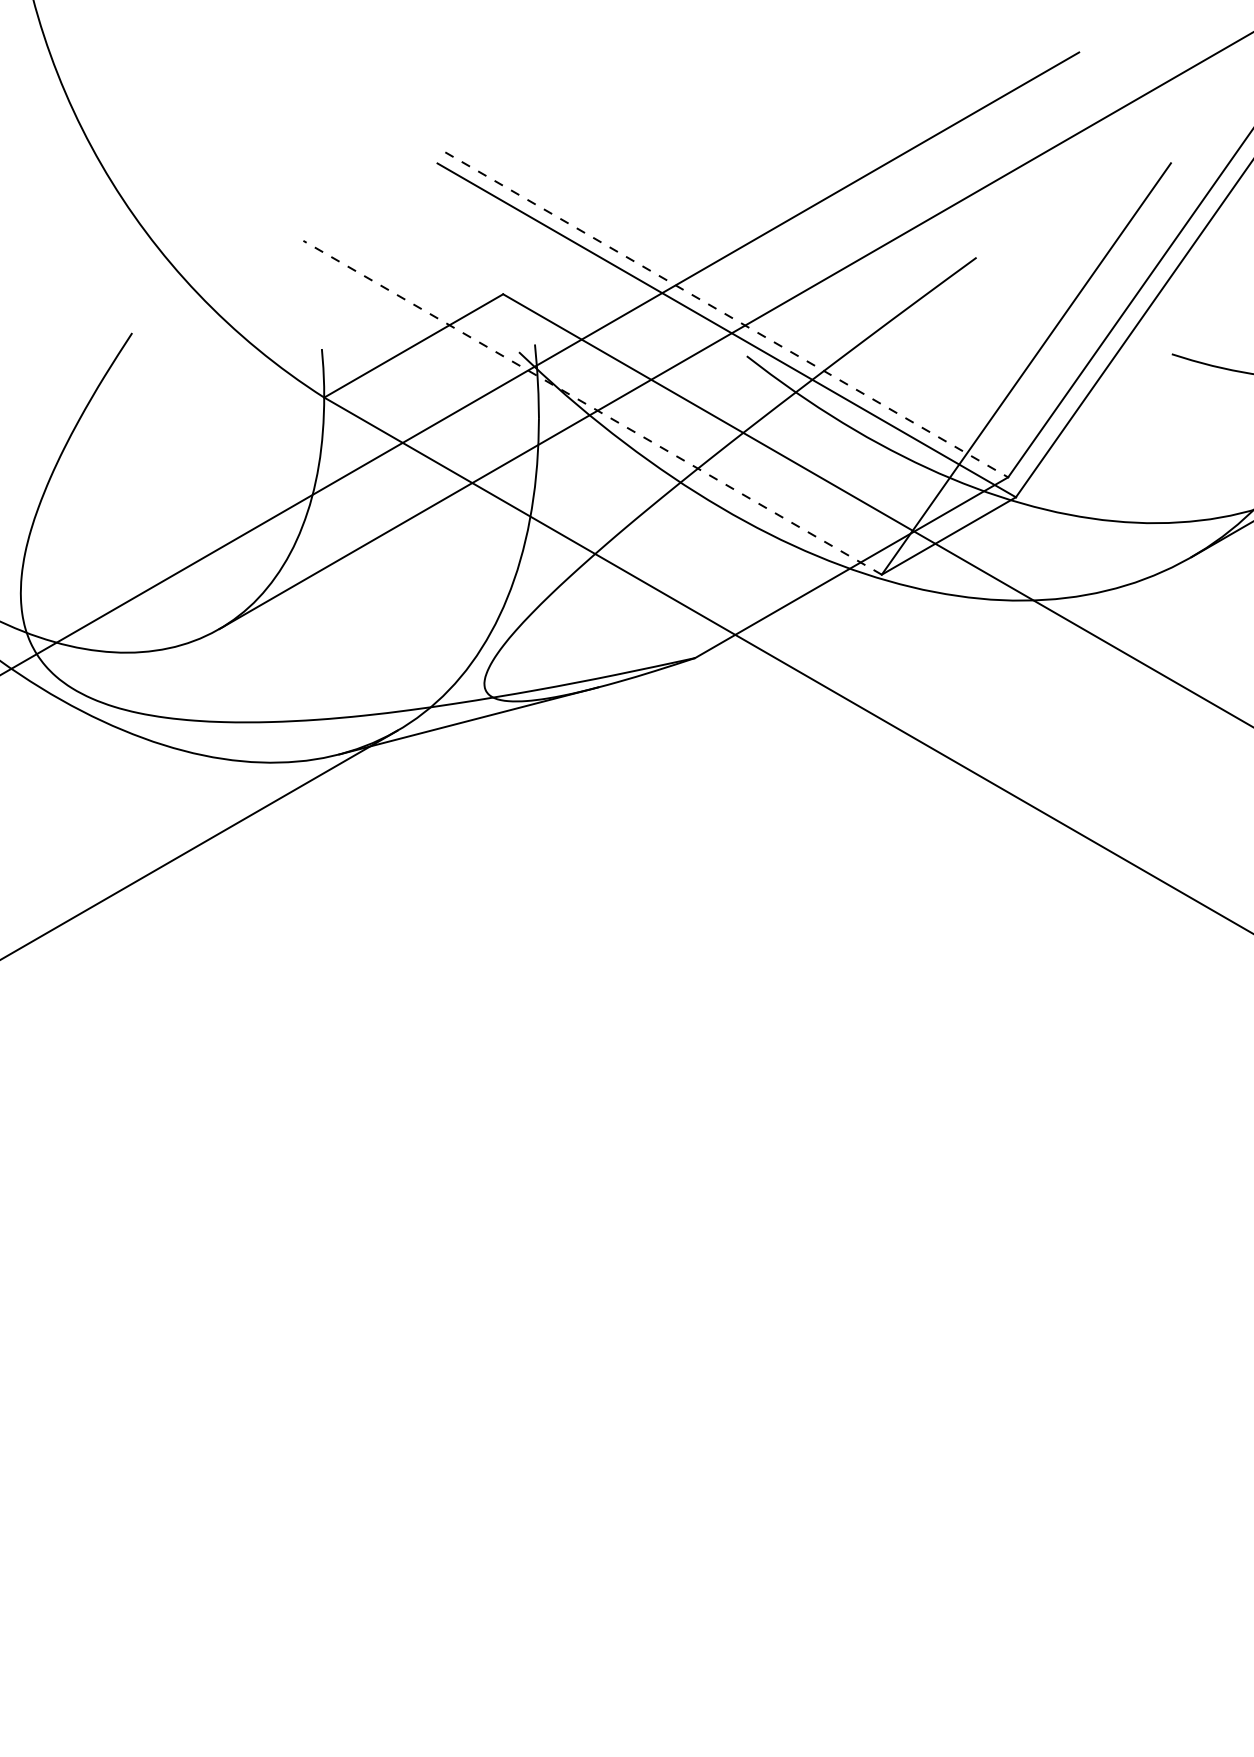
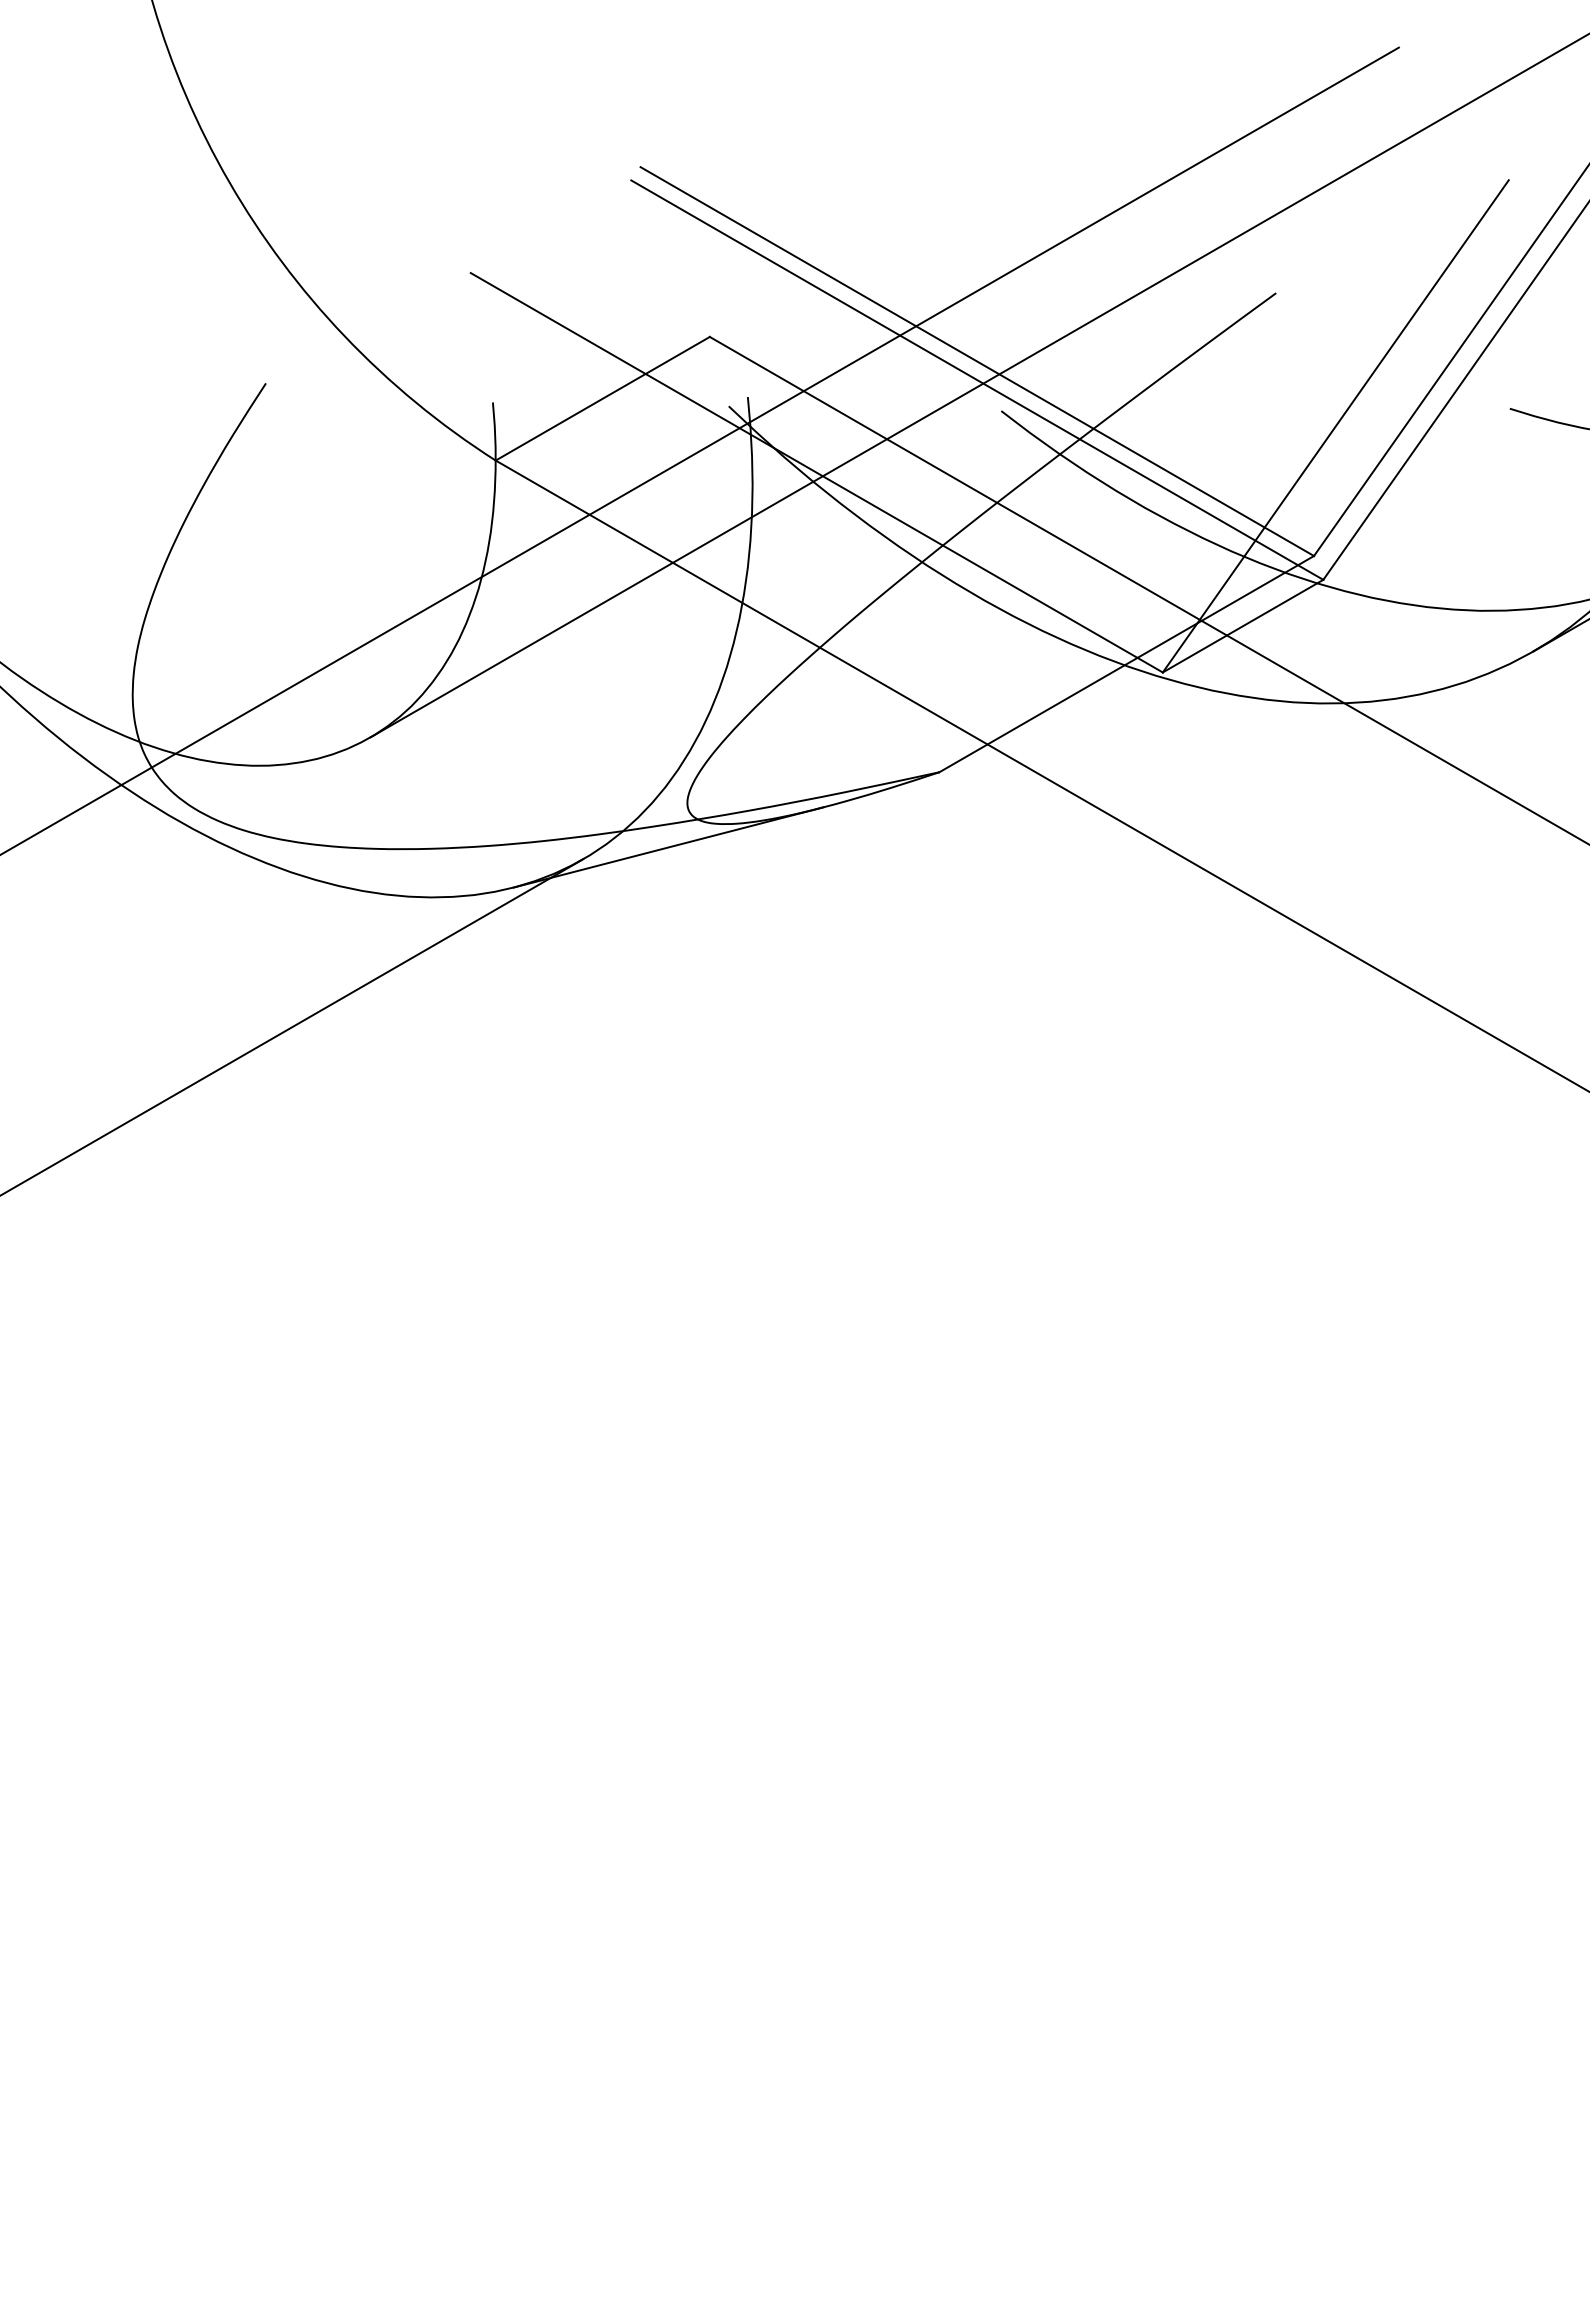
line: (726, 314) -> (977, 361), dashed -> solid
line: (592, 407) -> (816, 472), dashed -> solid

